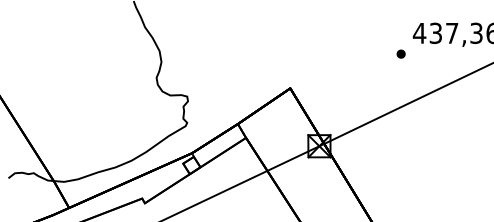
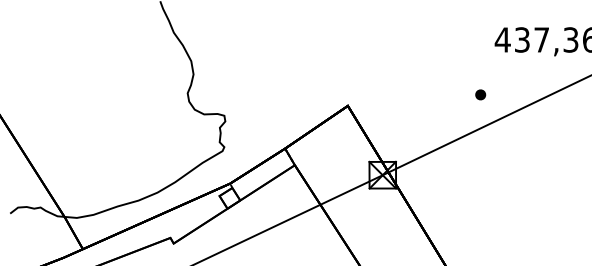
part: (401, 53) -> (480, 94), moved

